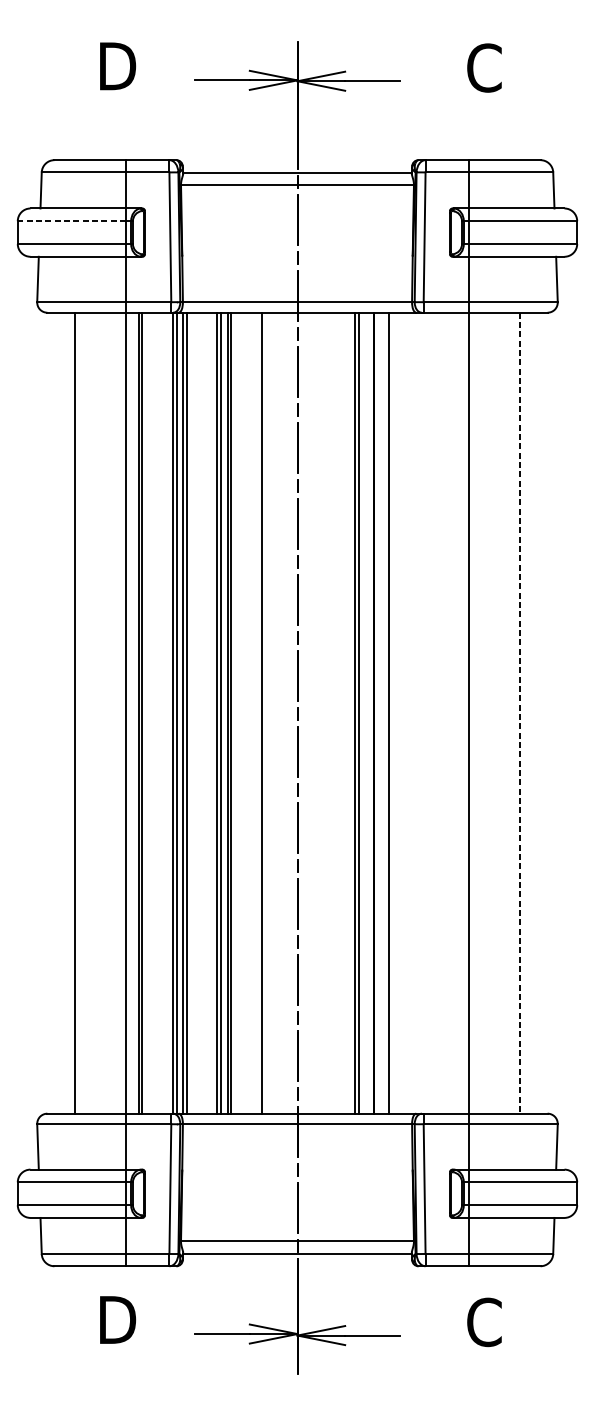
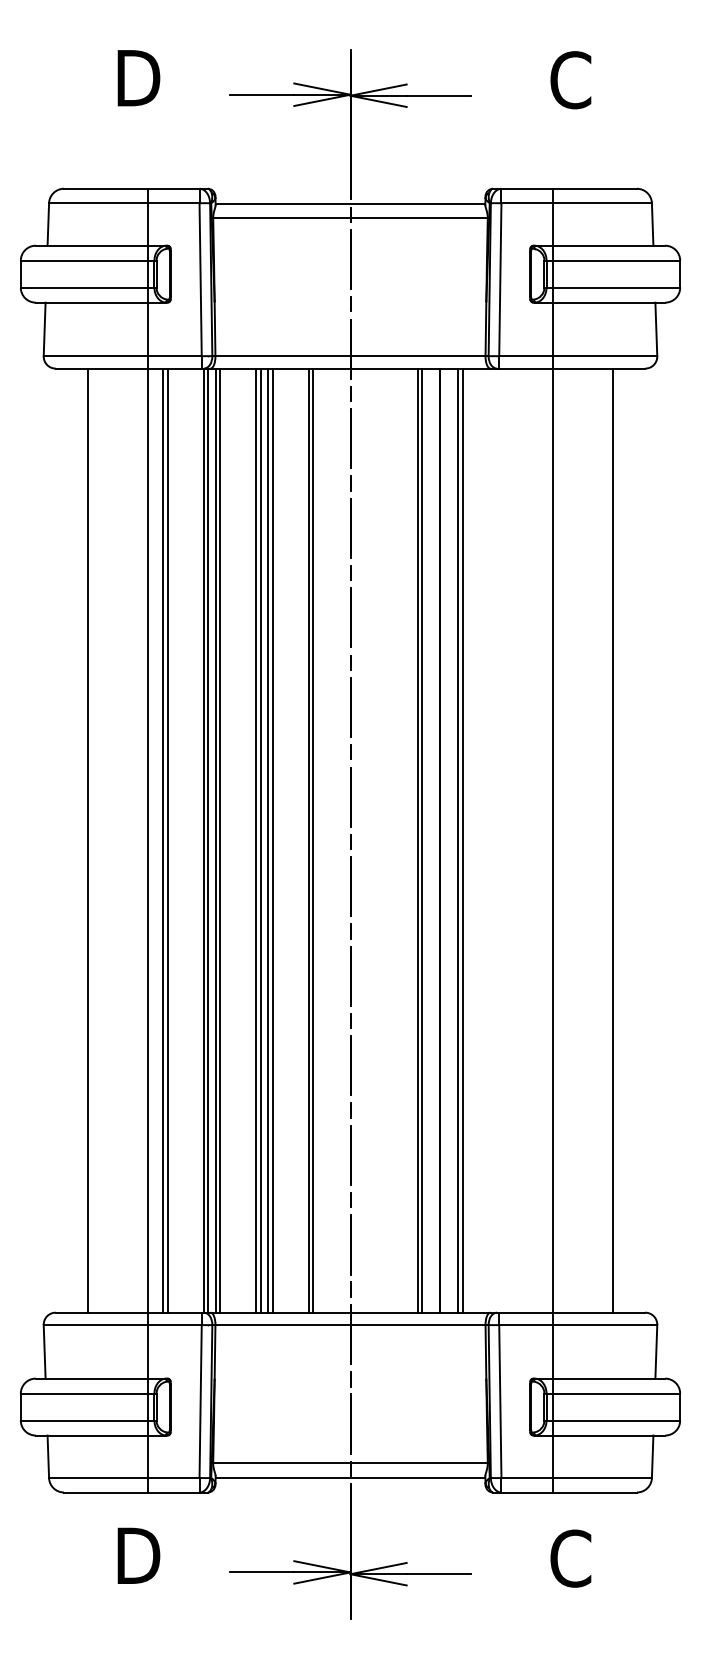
line: (71, 221) -> (84, 260), dashed -> solid
line: (266, 713) -> (313, 840), added
line: (392, 713) -> (462, 840), added
line: (519, 713) -> (612, 841), dashed -> solid

